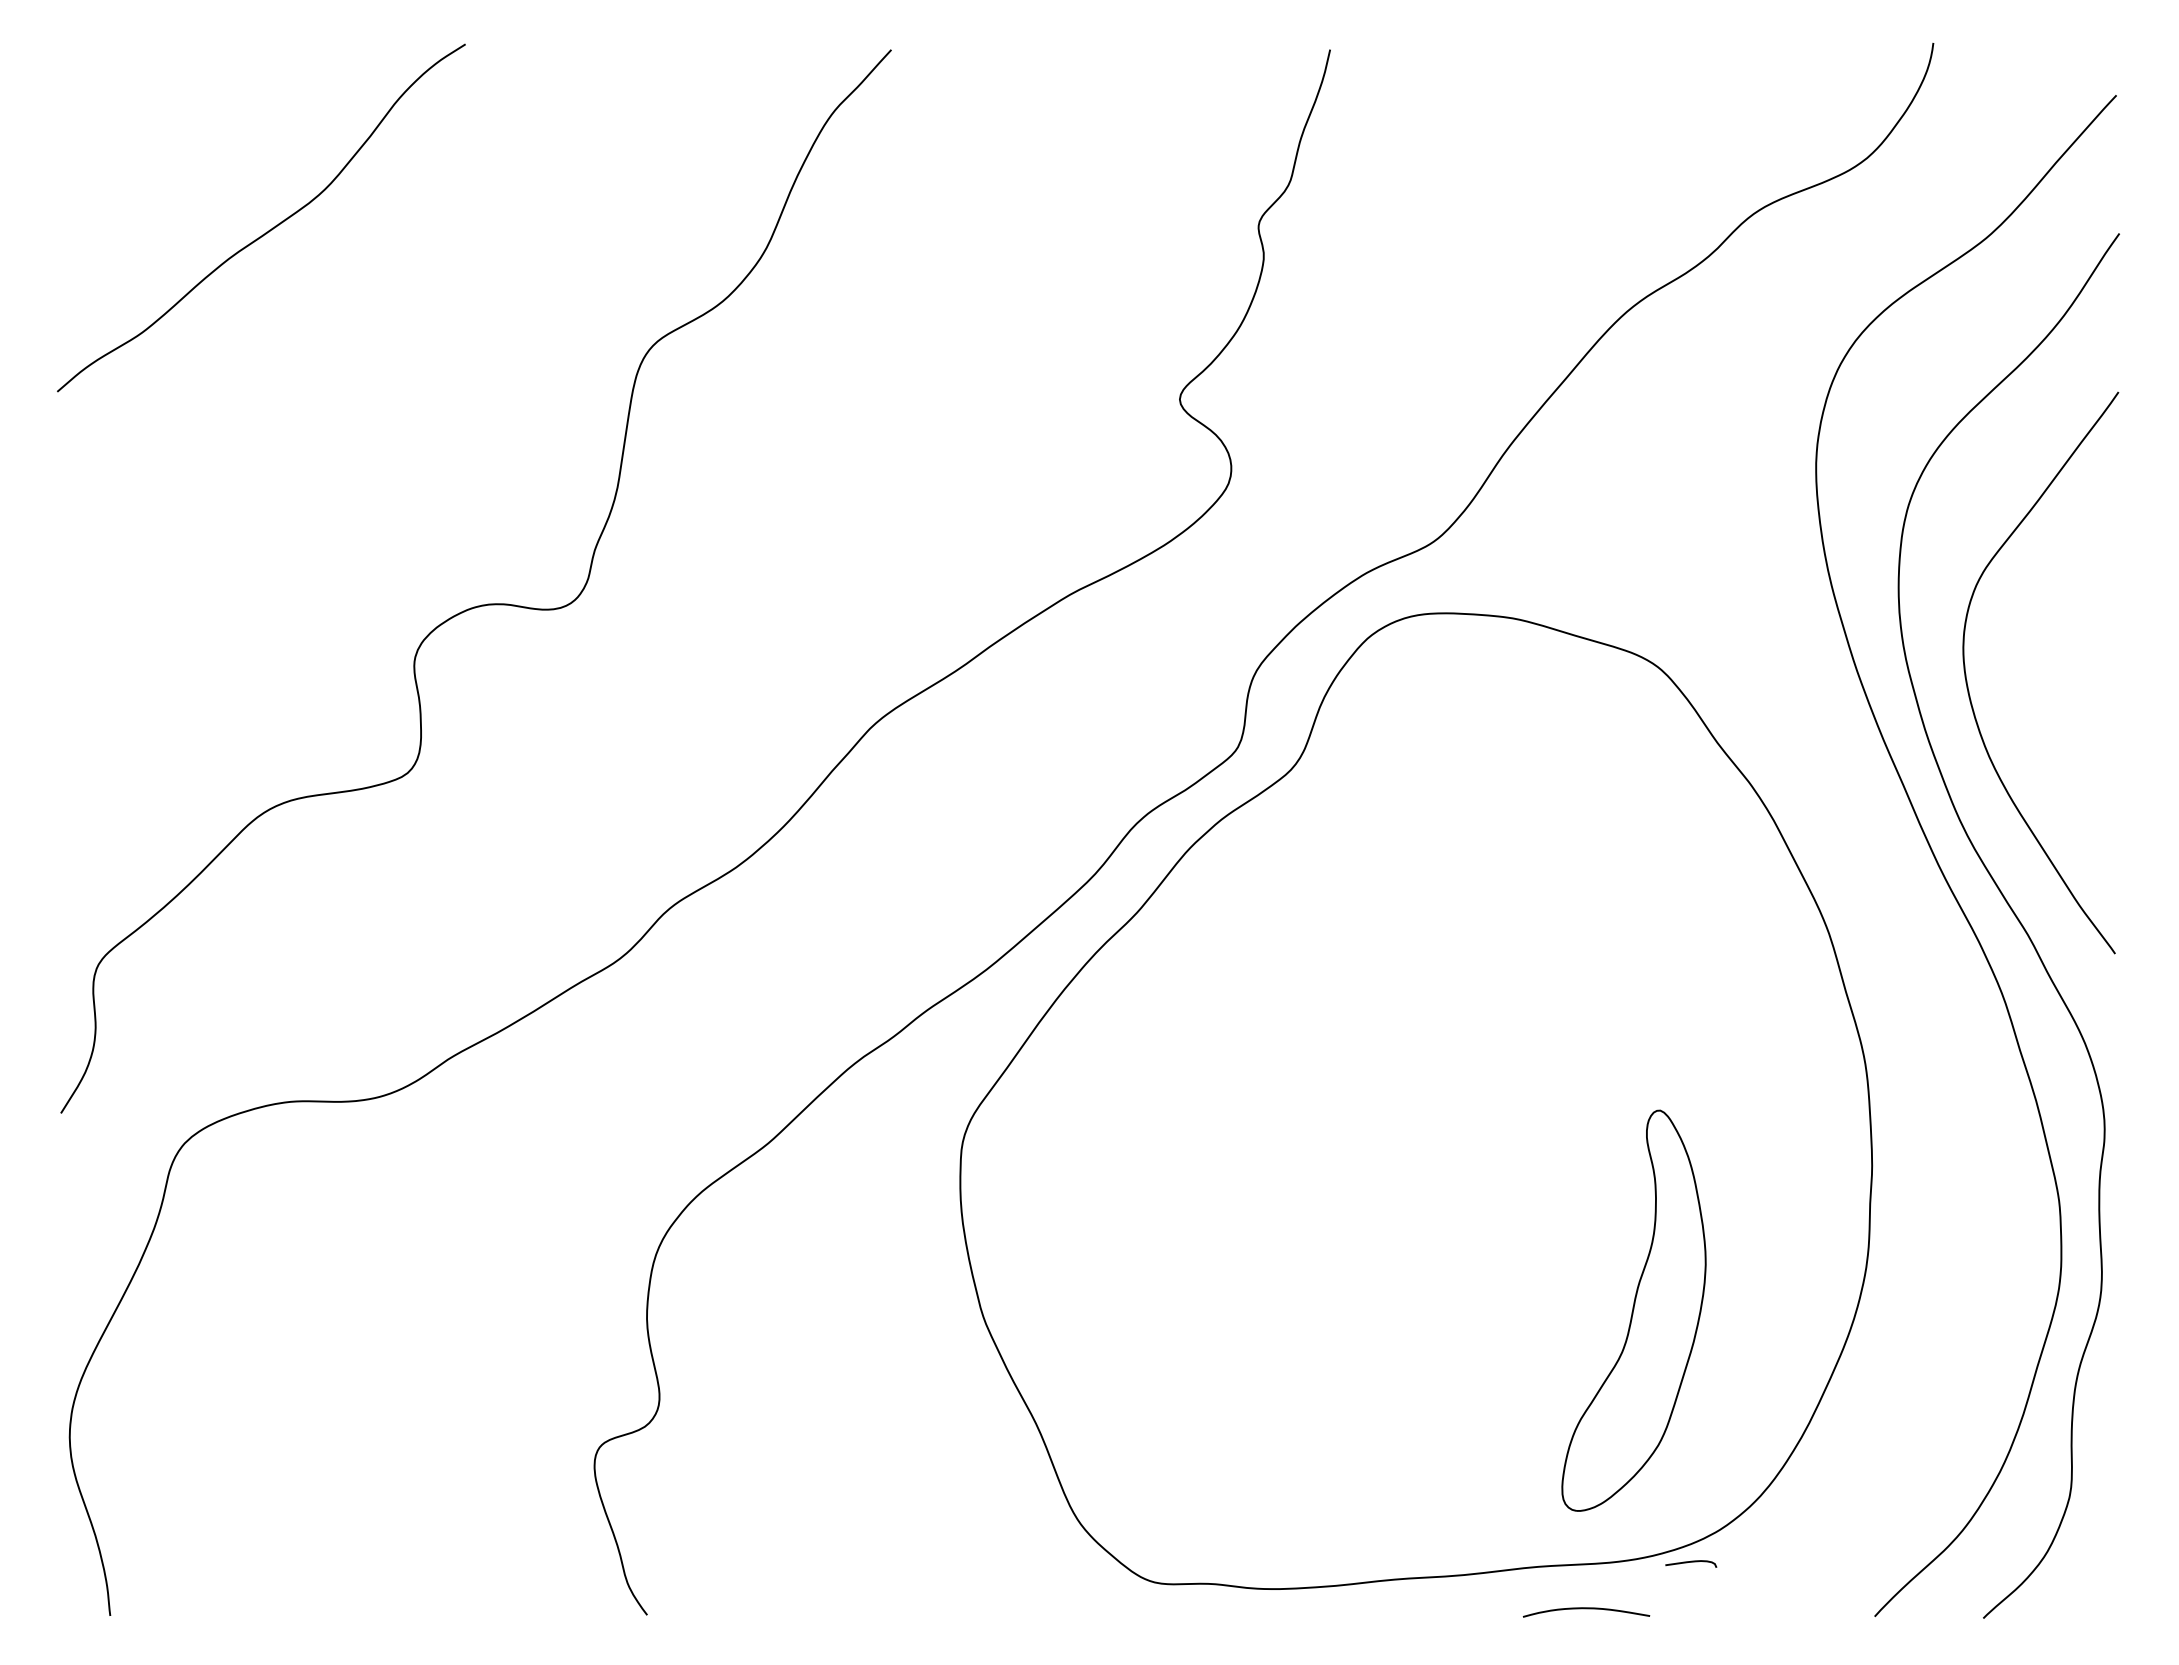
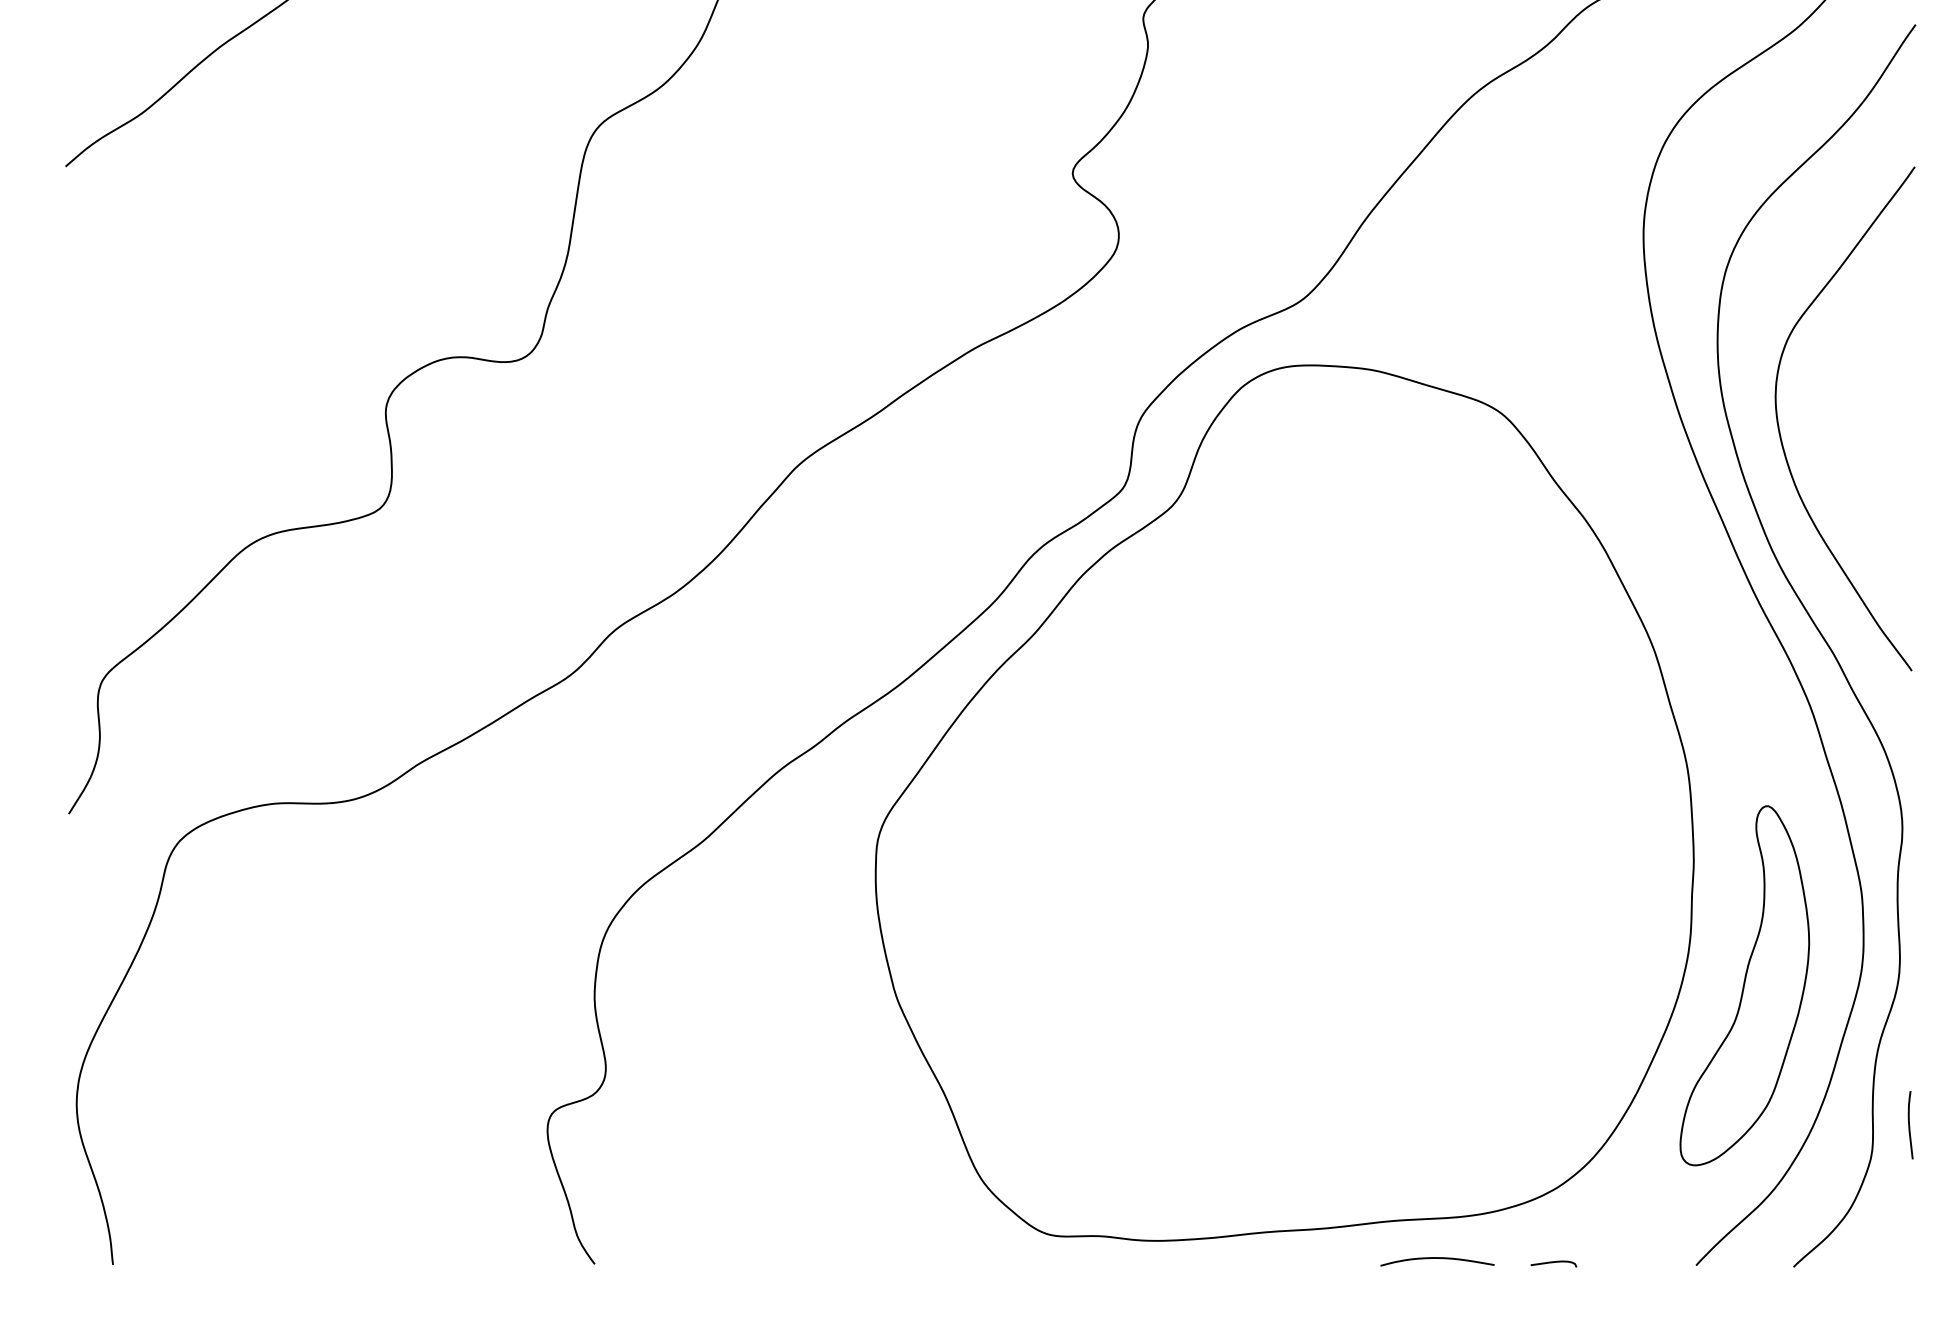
part: (1633, 1310) -> (1744, 985), moved
curve: (2113, 1460) -> (1910, 1125), added
curve: (1691, 1562) -> (1554, 1262), moved

